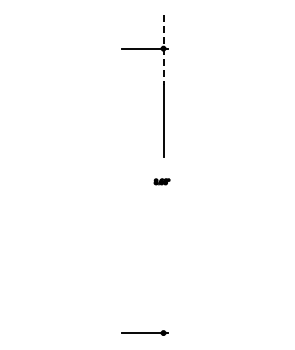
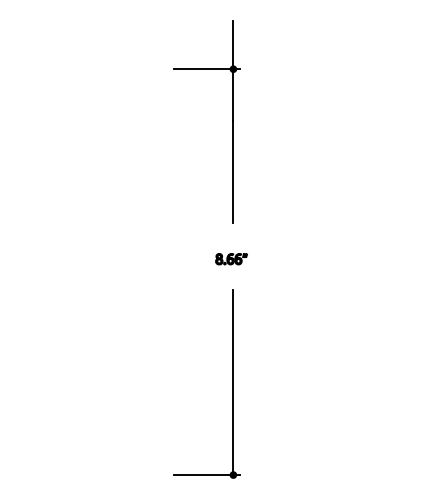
line: (163, 50) -> (233, 71), dashed -> solid
part: (161, 181) -> (230, 258), size x1.43
line: (163, 268) -> (233, 382), added

